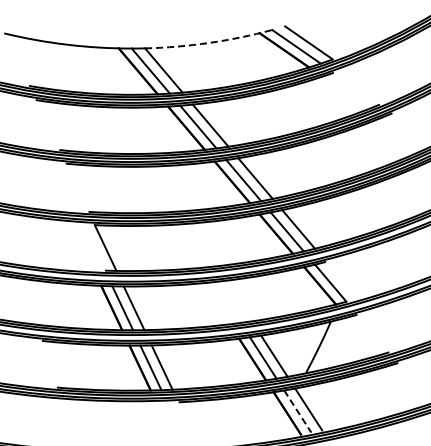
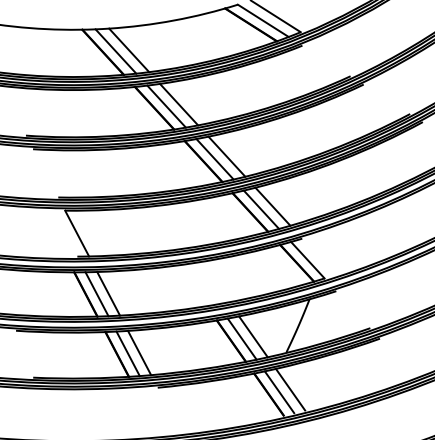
arc: (209, 42) -> (174, 20), dashed -> solid
line: (298, 411) -> (280, 392), dashed -> solid

